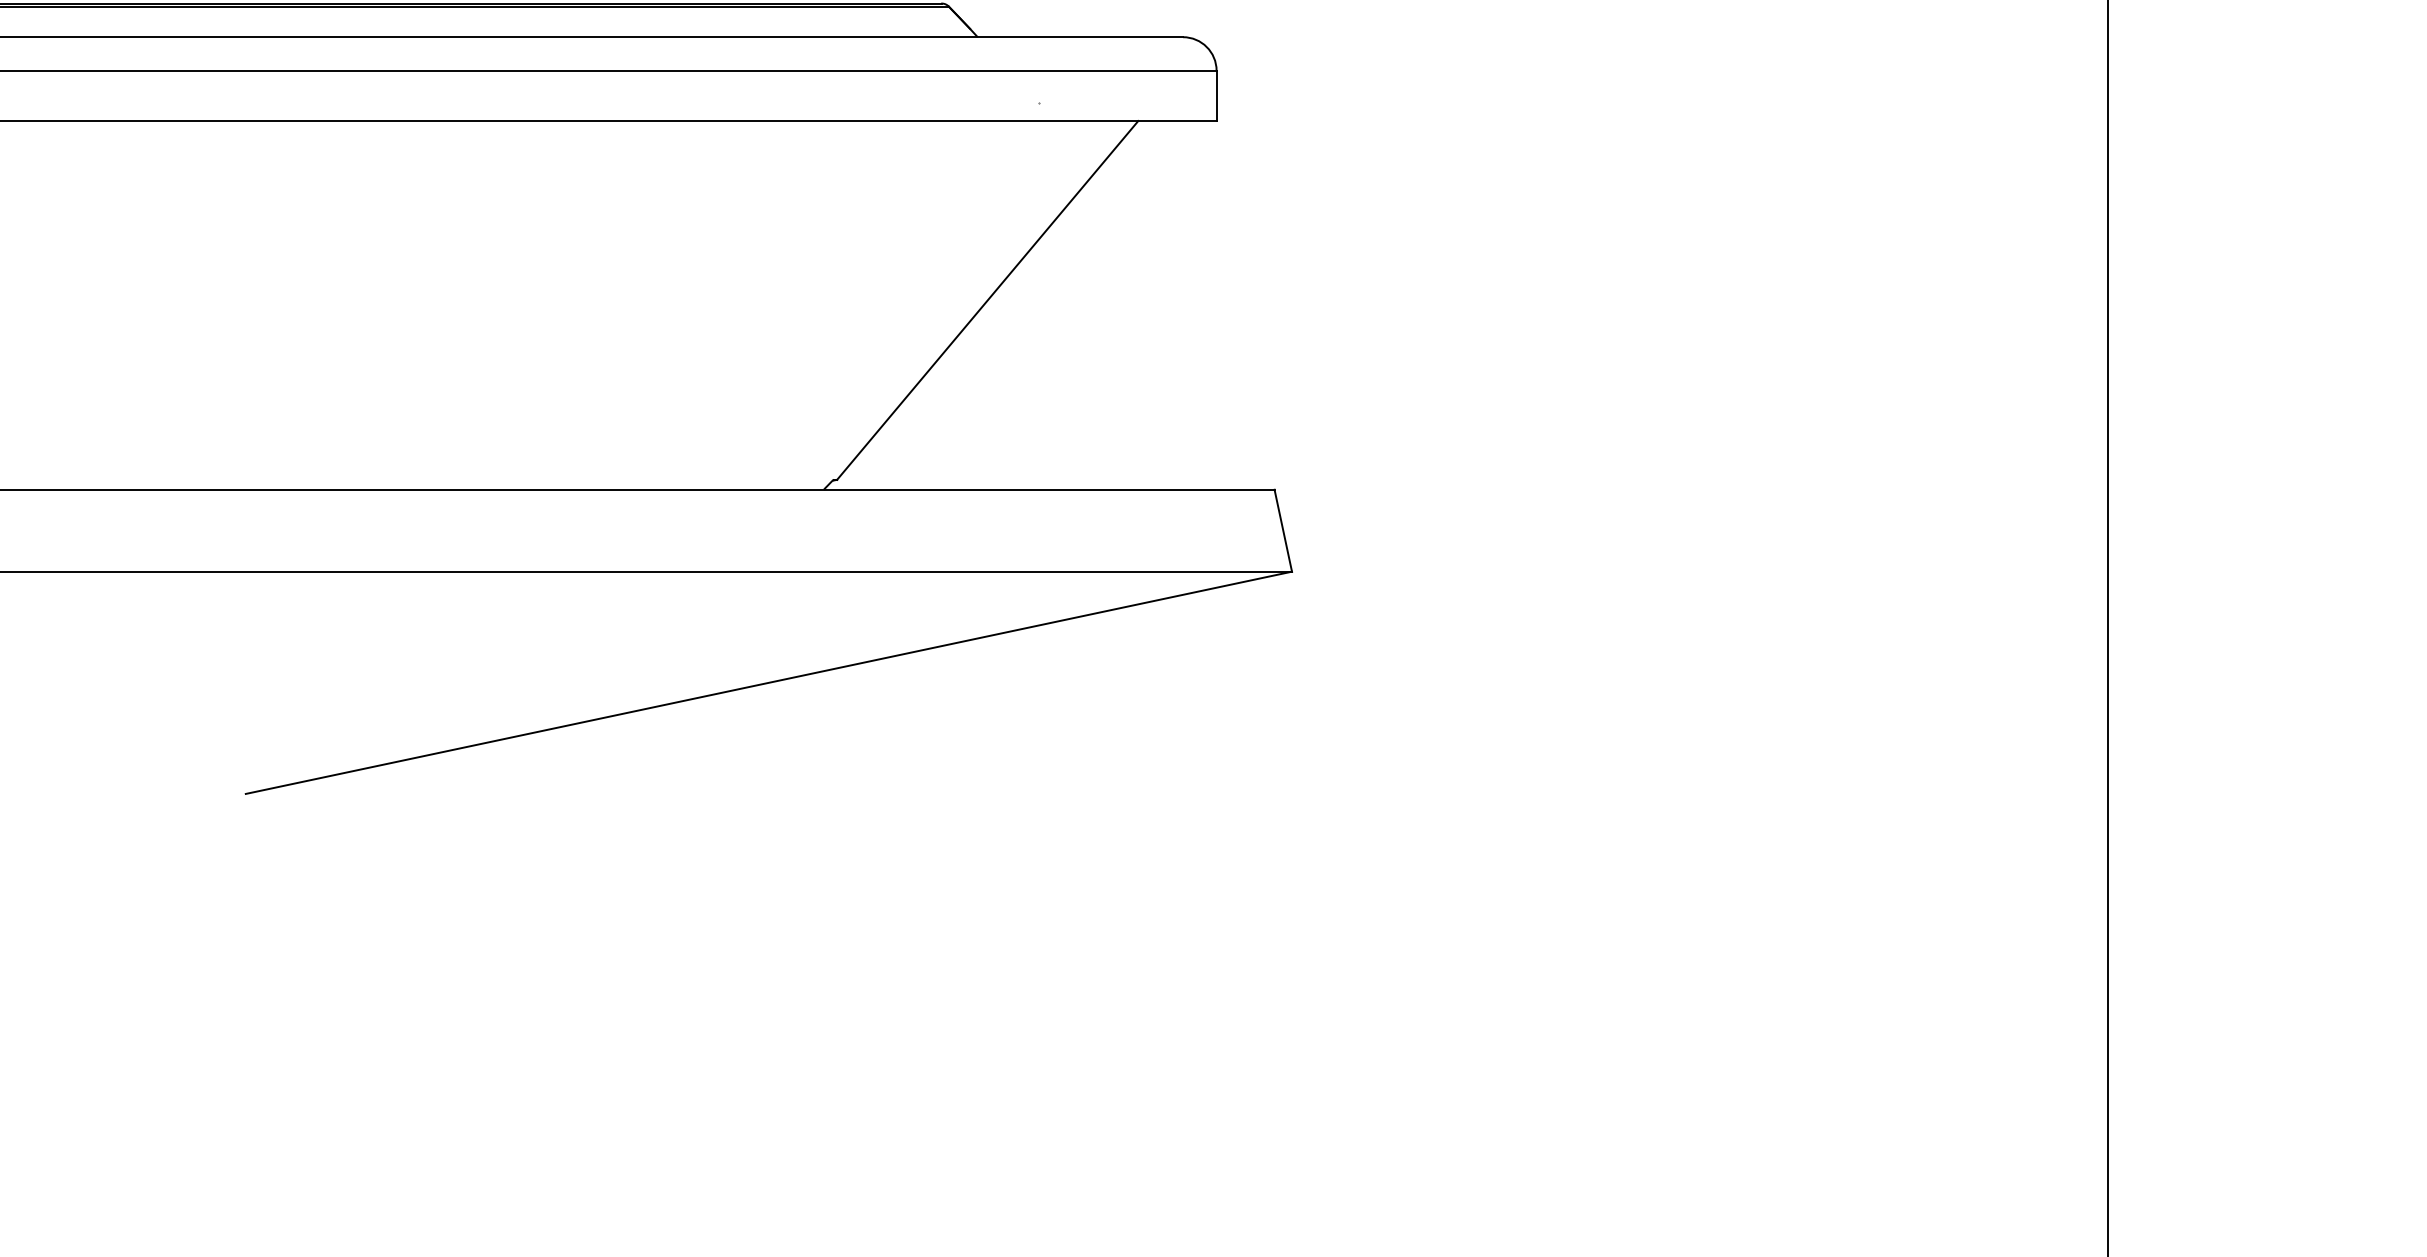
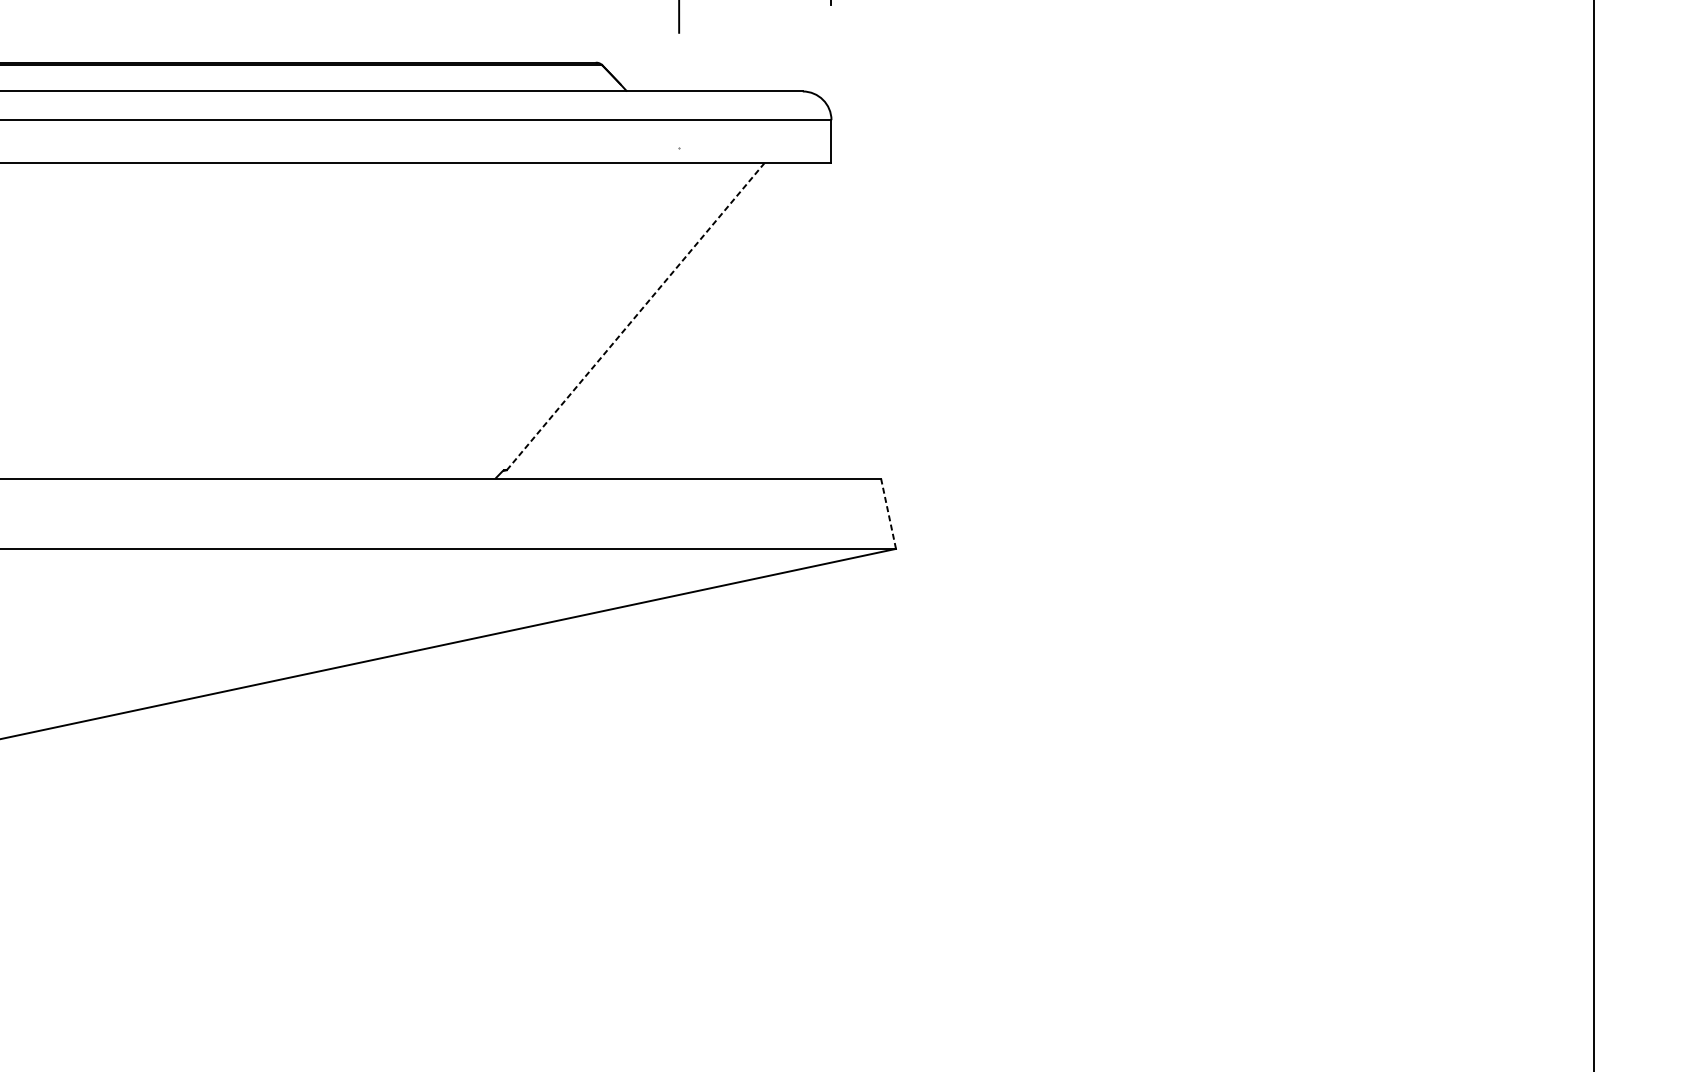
line: (988, 300) -> (636, 316), solid -> dashed
line: (1283, 530) -> (888, 513), solid -> dashed

